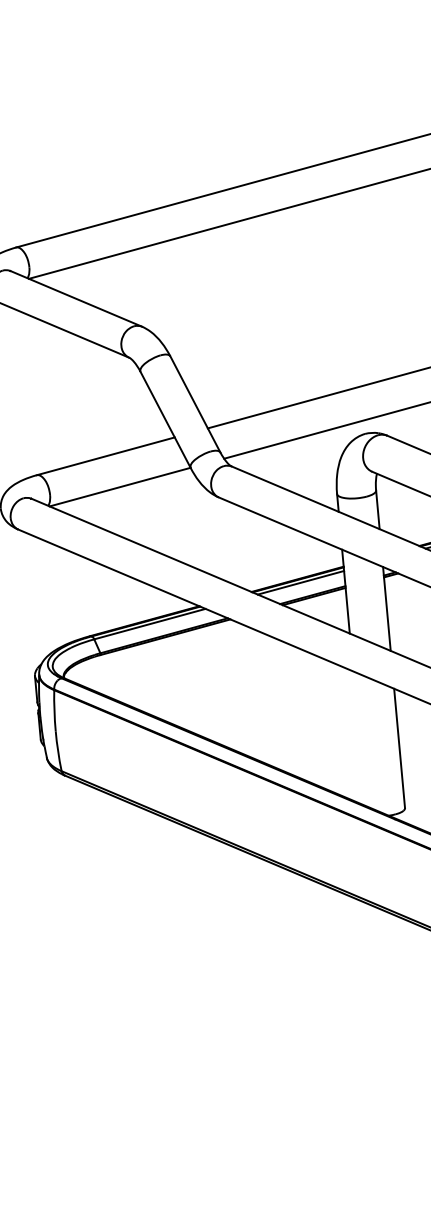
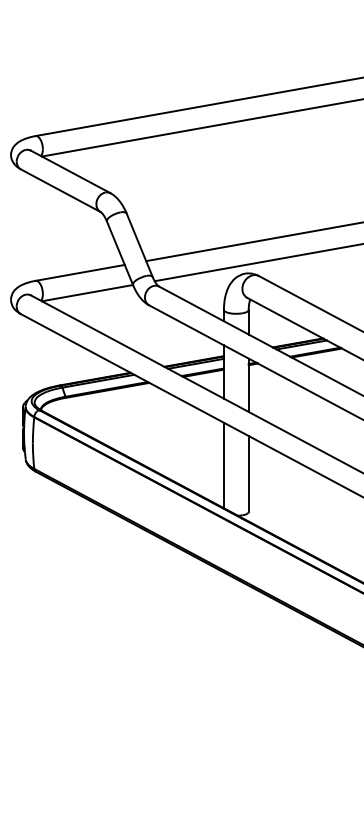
line: (358, 738) -> (223, 465), added

